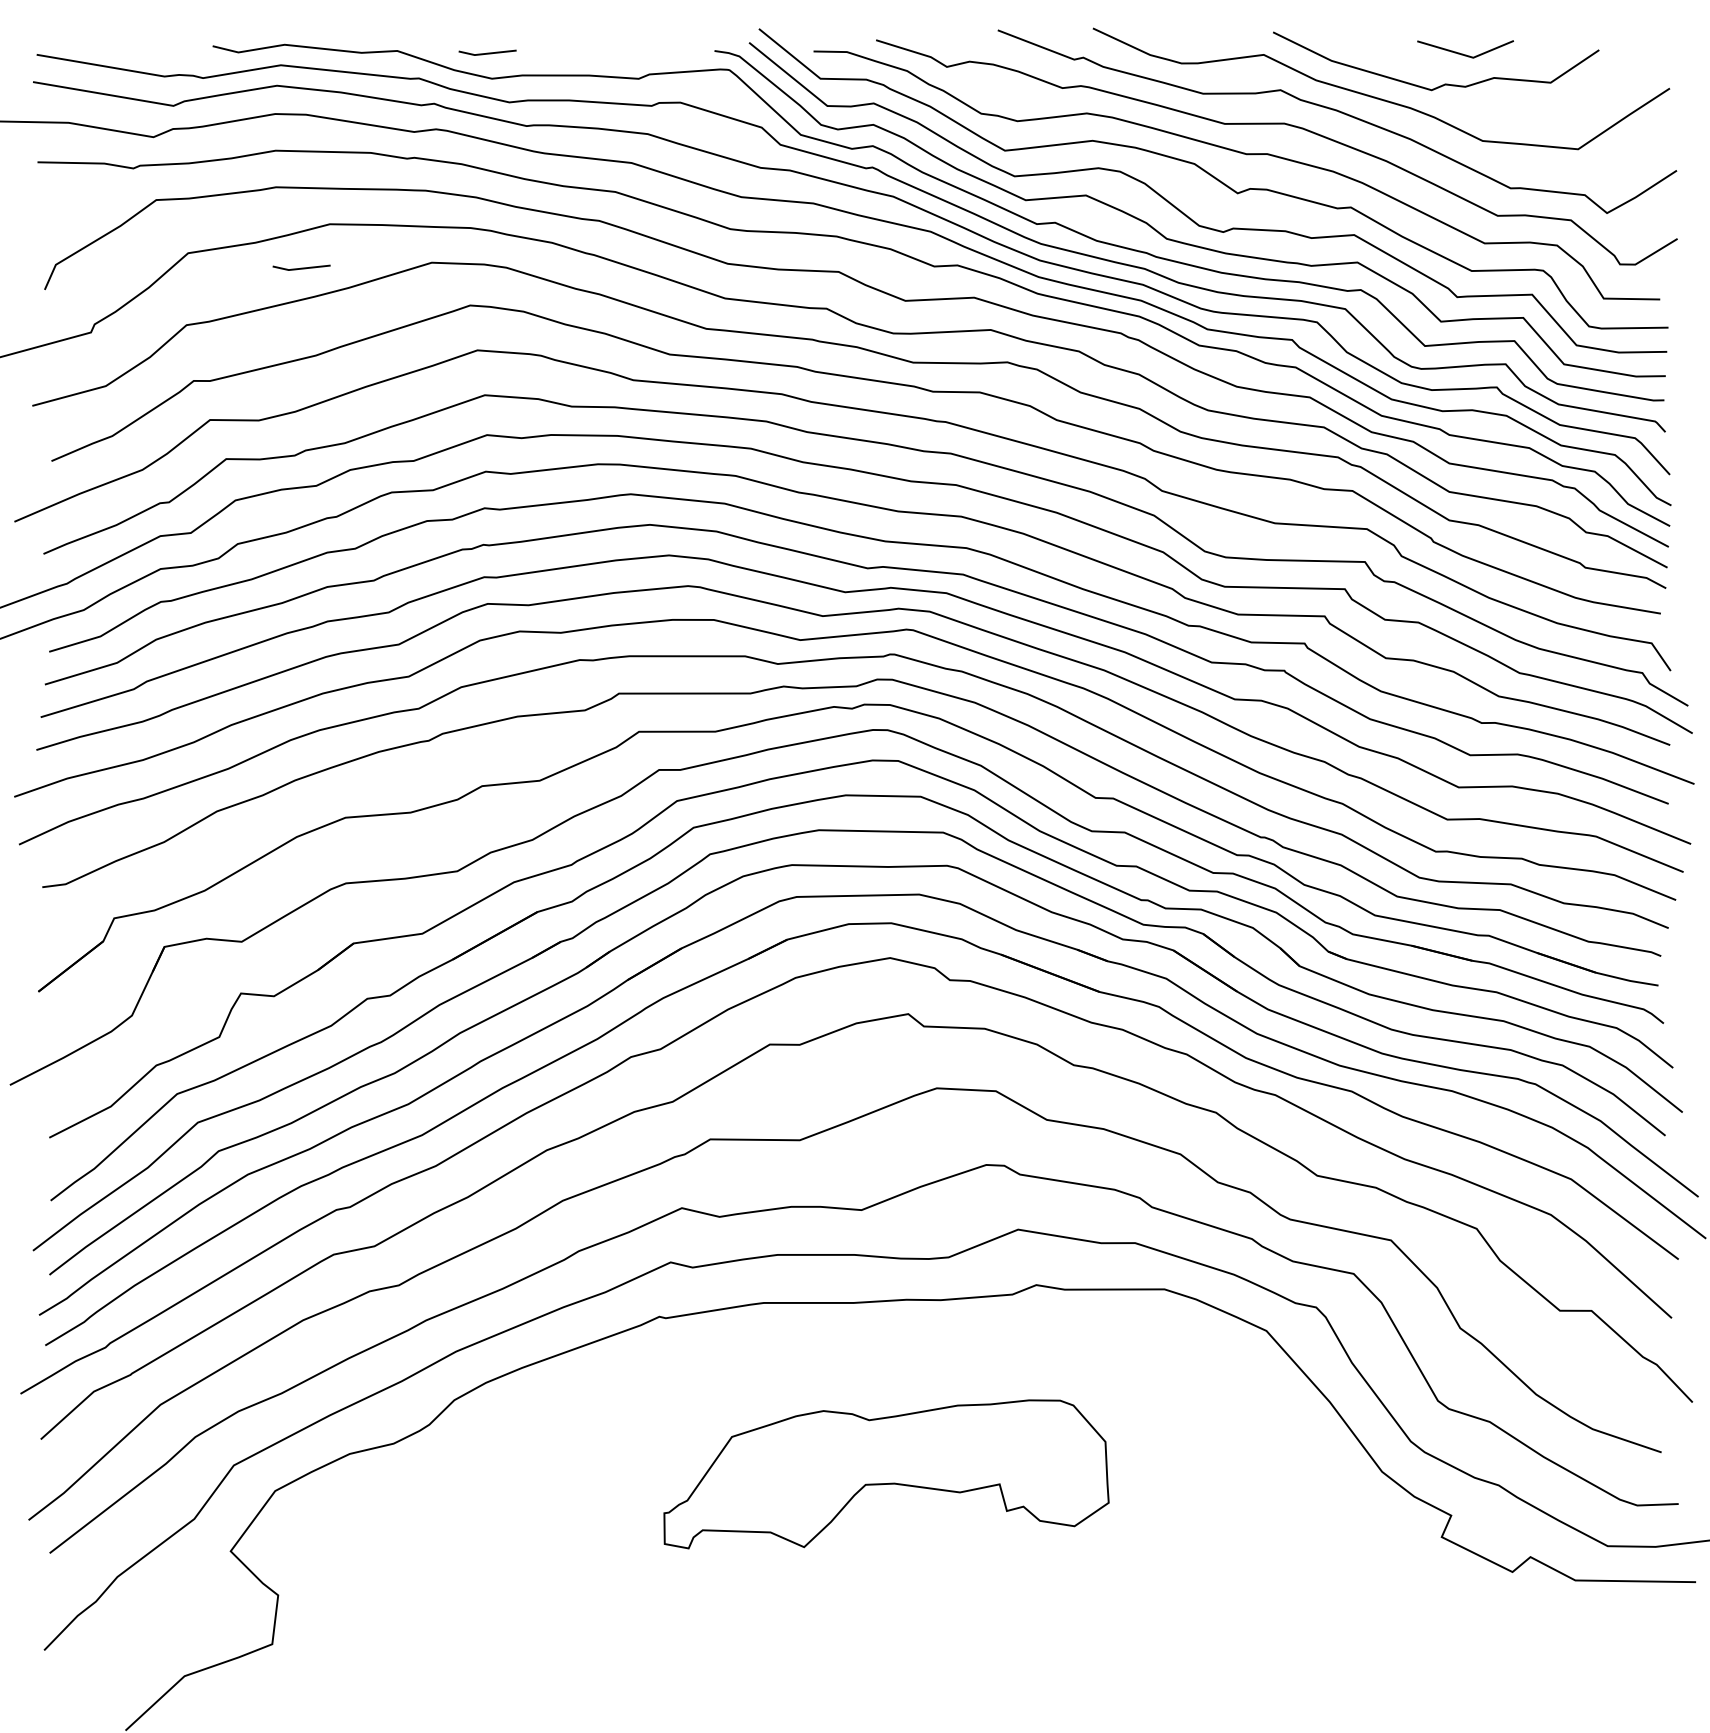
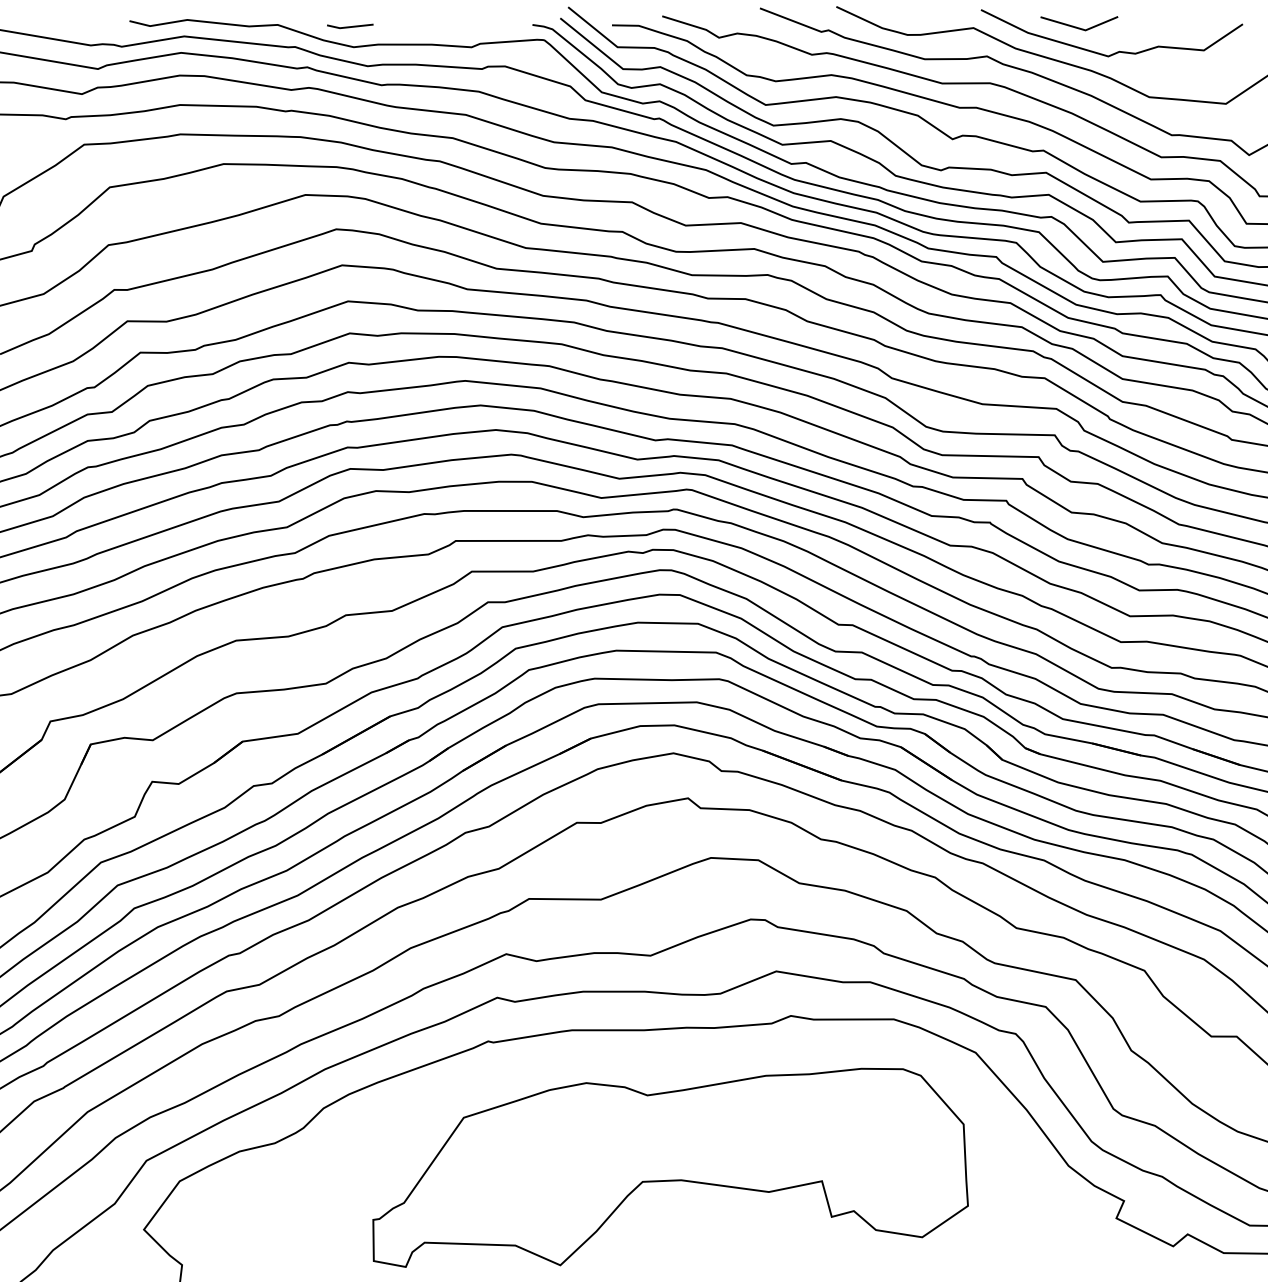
line: (1463, 53) -> (1077, 26), moved
line: (301, 267) -> (200, 198), removed
part: (886, 1474) -> (670, 1168), size x1.67

